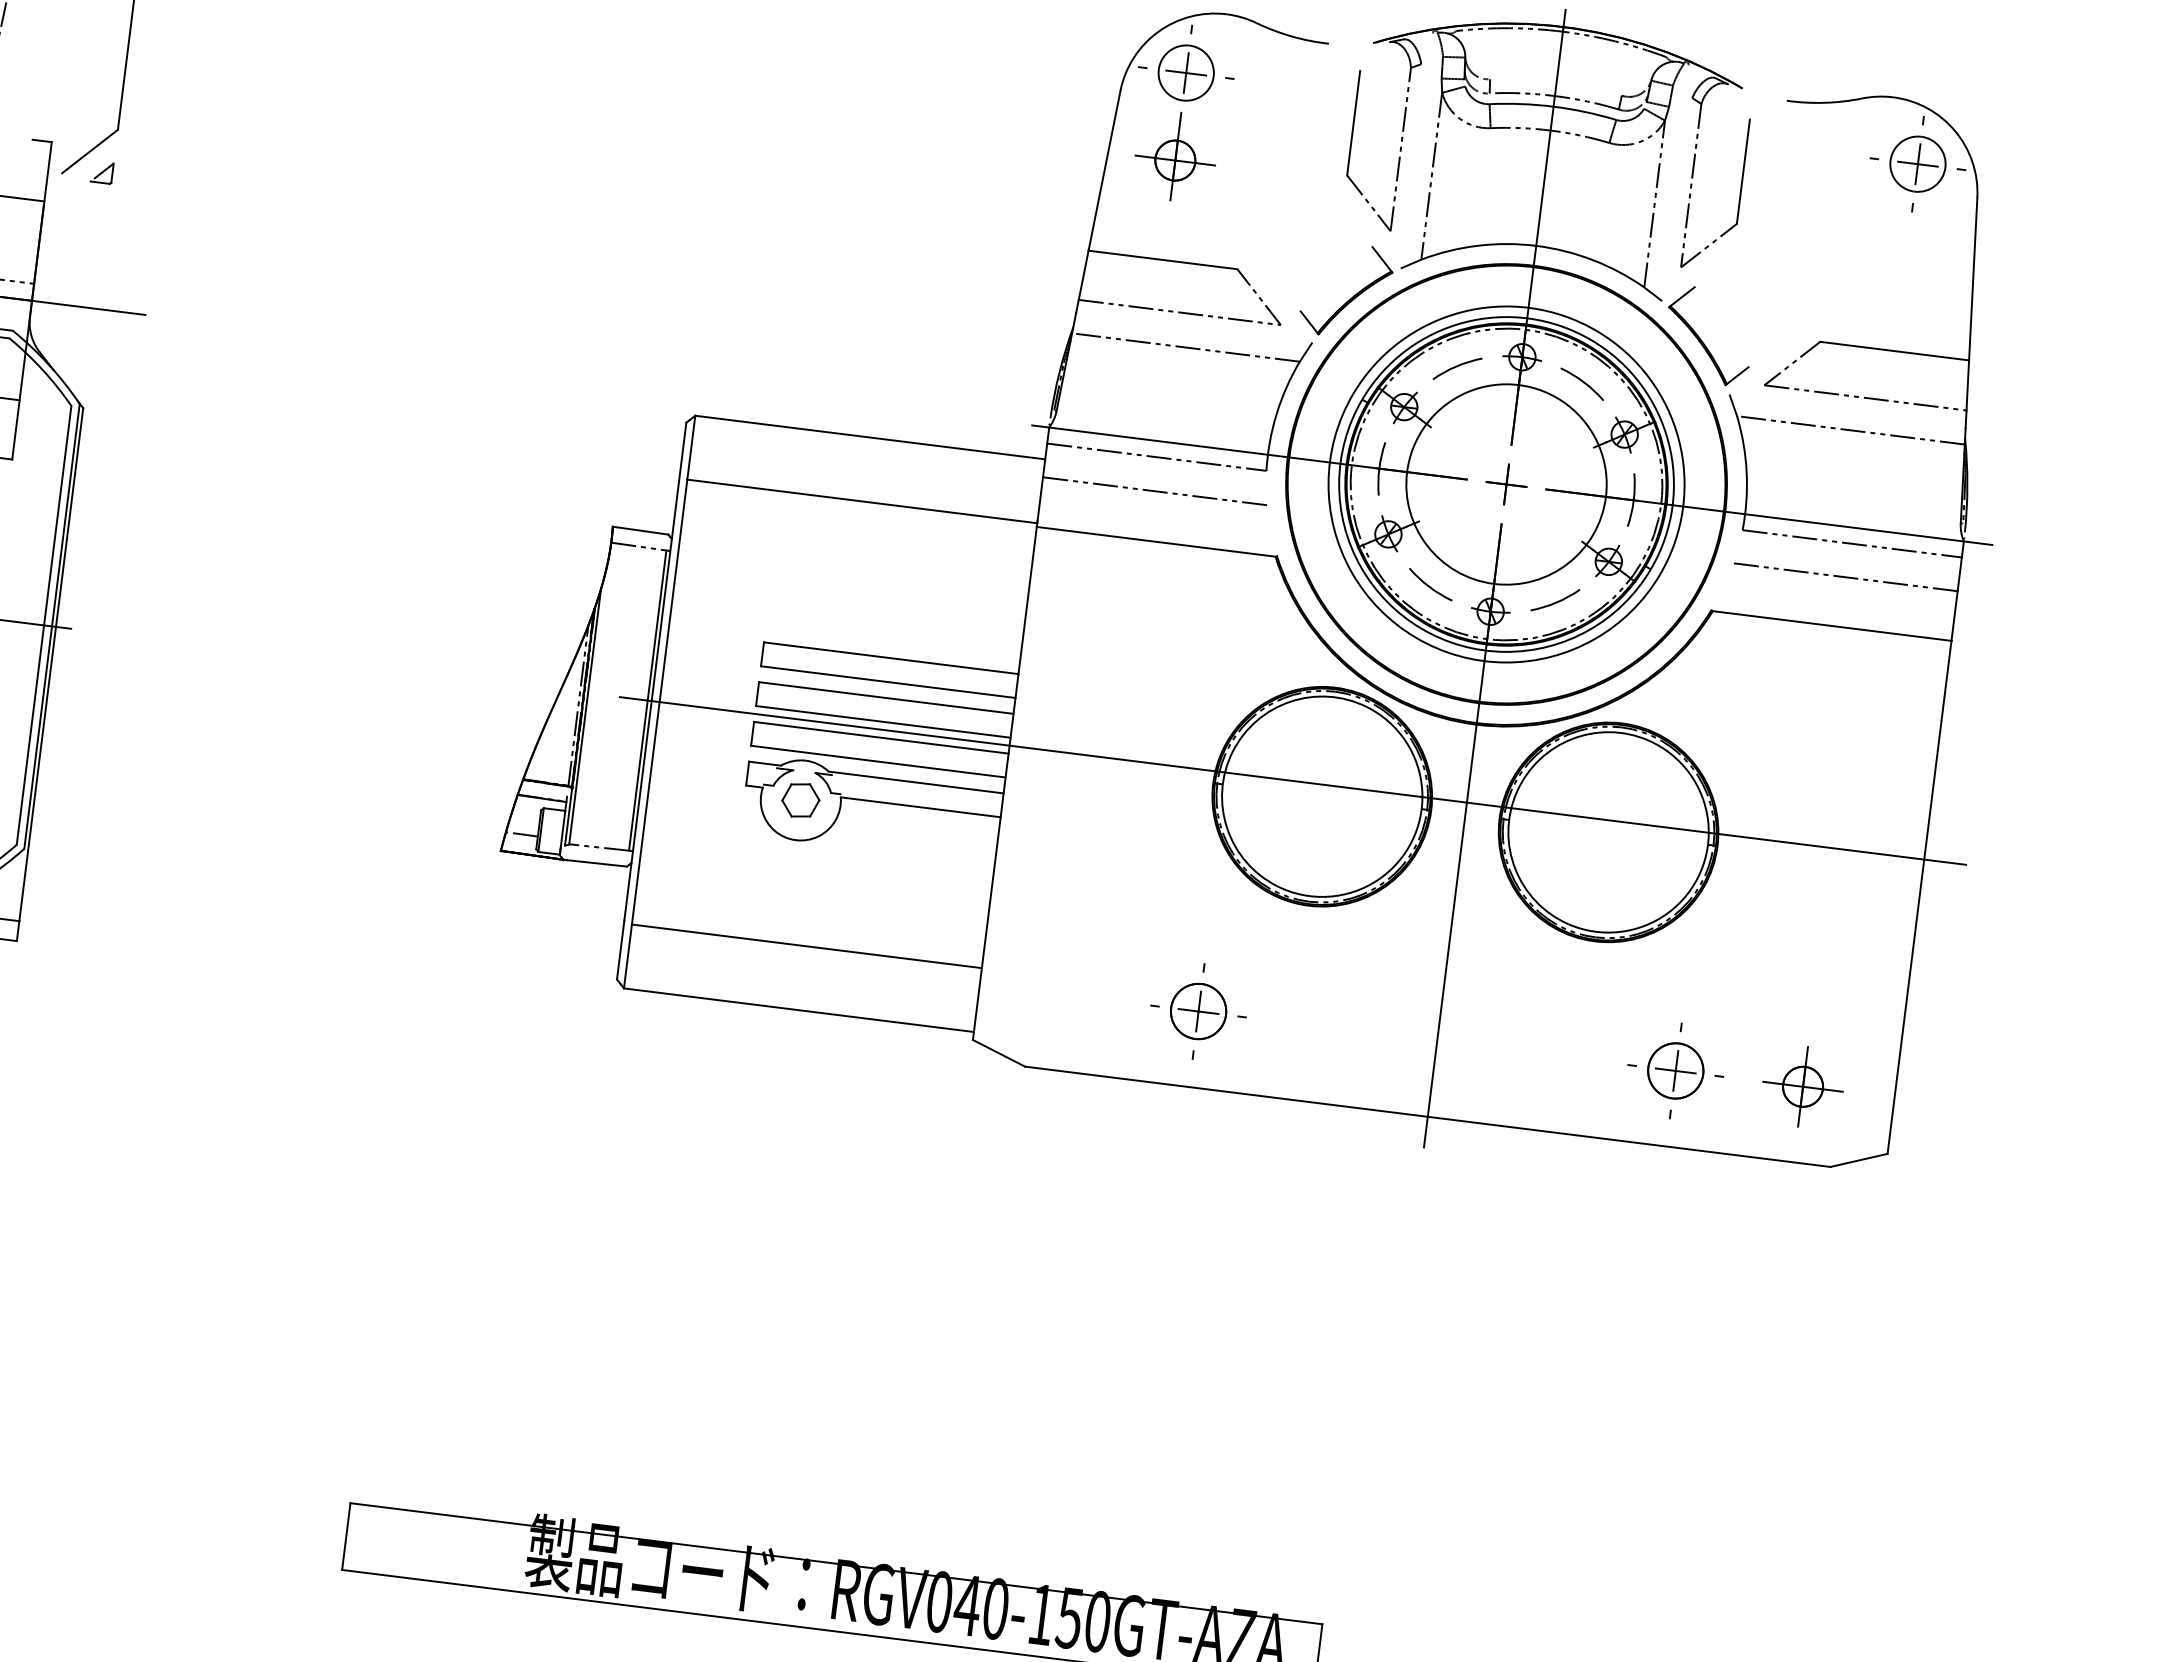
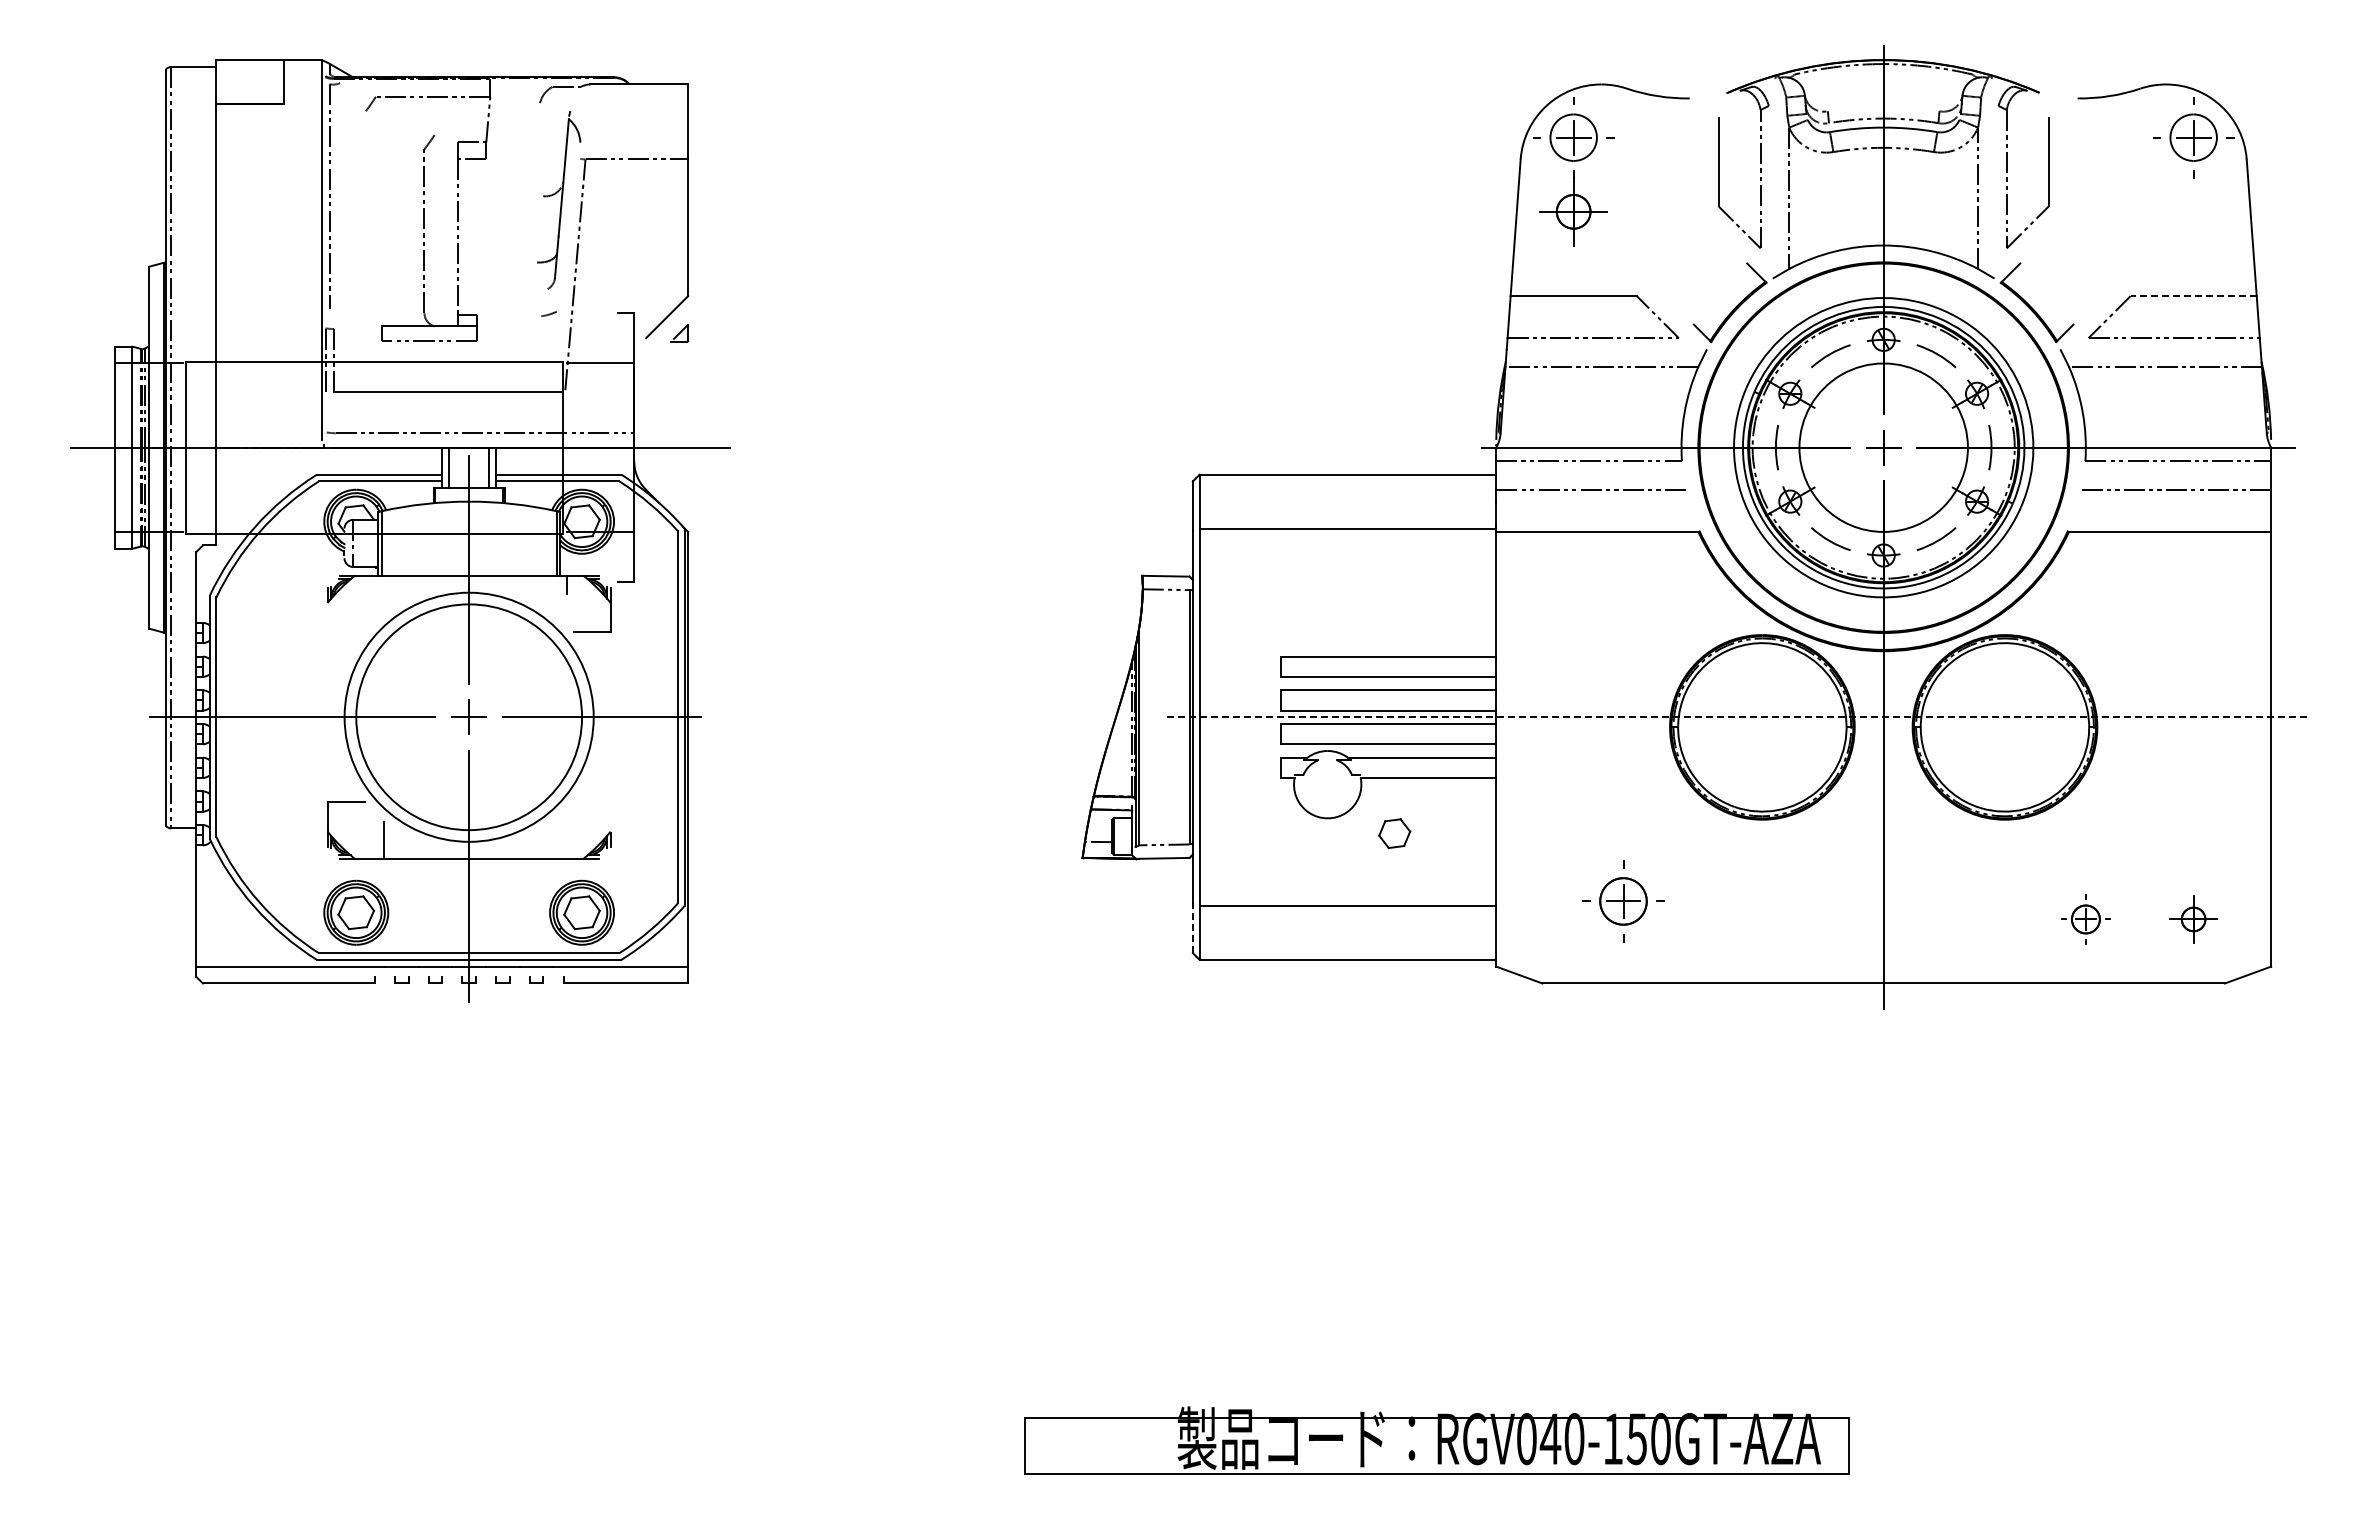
line: (1894, 351) -> (2193, 296), solid -> dashed
line: (1291, 781) -> (1735, 717), solid -> dashed
part: (800, 800) -> (1394, 833), moved
line: (620, 950) -> (1192, 928), solid -> dashed
part: (1198, 1011) -> (1623, 901), moved
part: (1675, 1070) -> (2085, 919), size x0.6
part: (1802, 1086) -> (2193, 919), size x0.7

